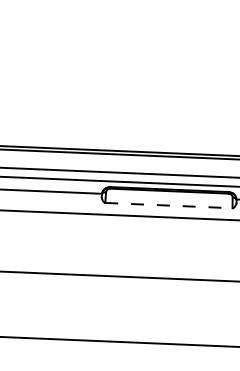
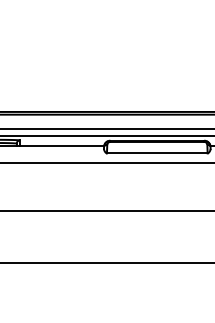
line: (169, 205) -> (157, 153), dashed -> solid

